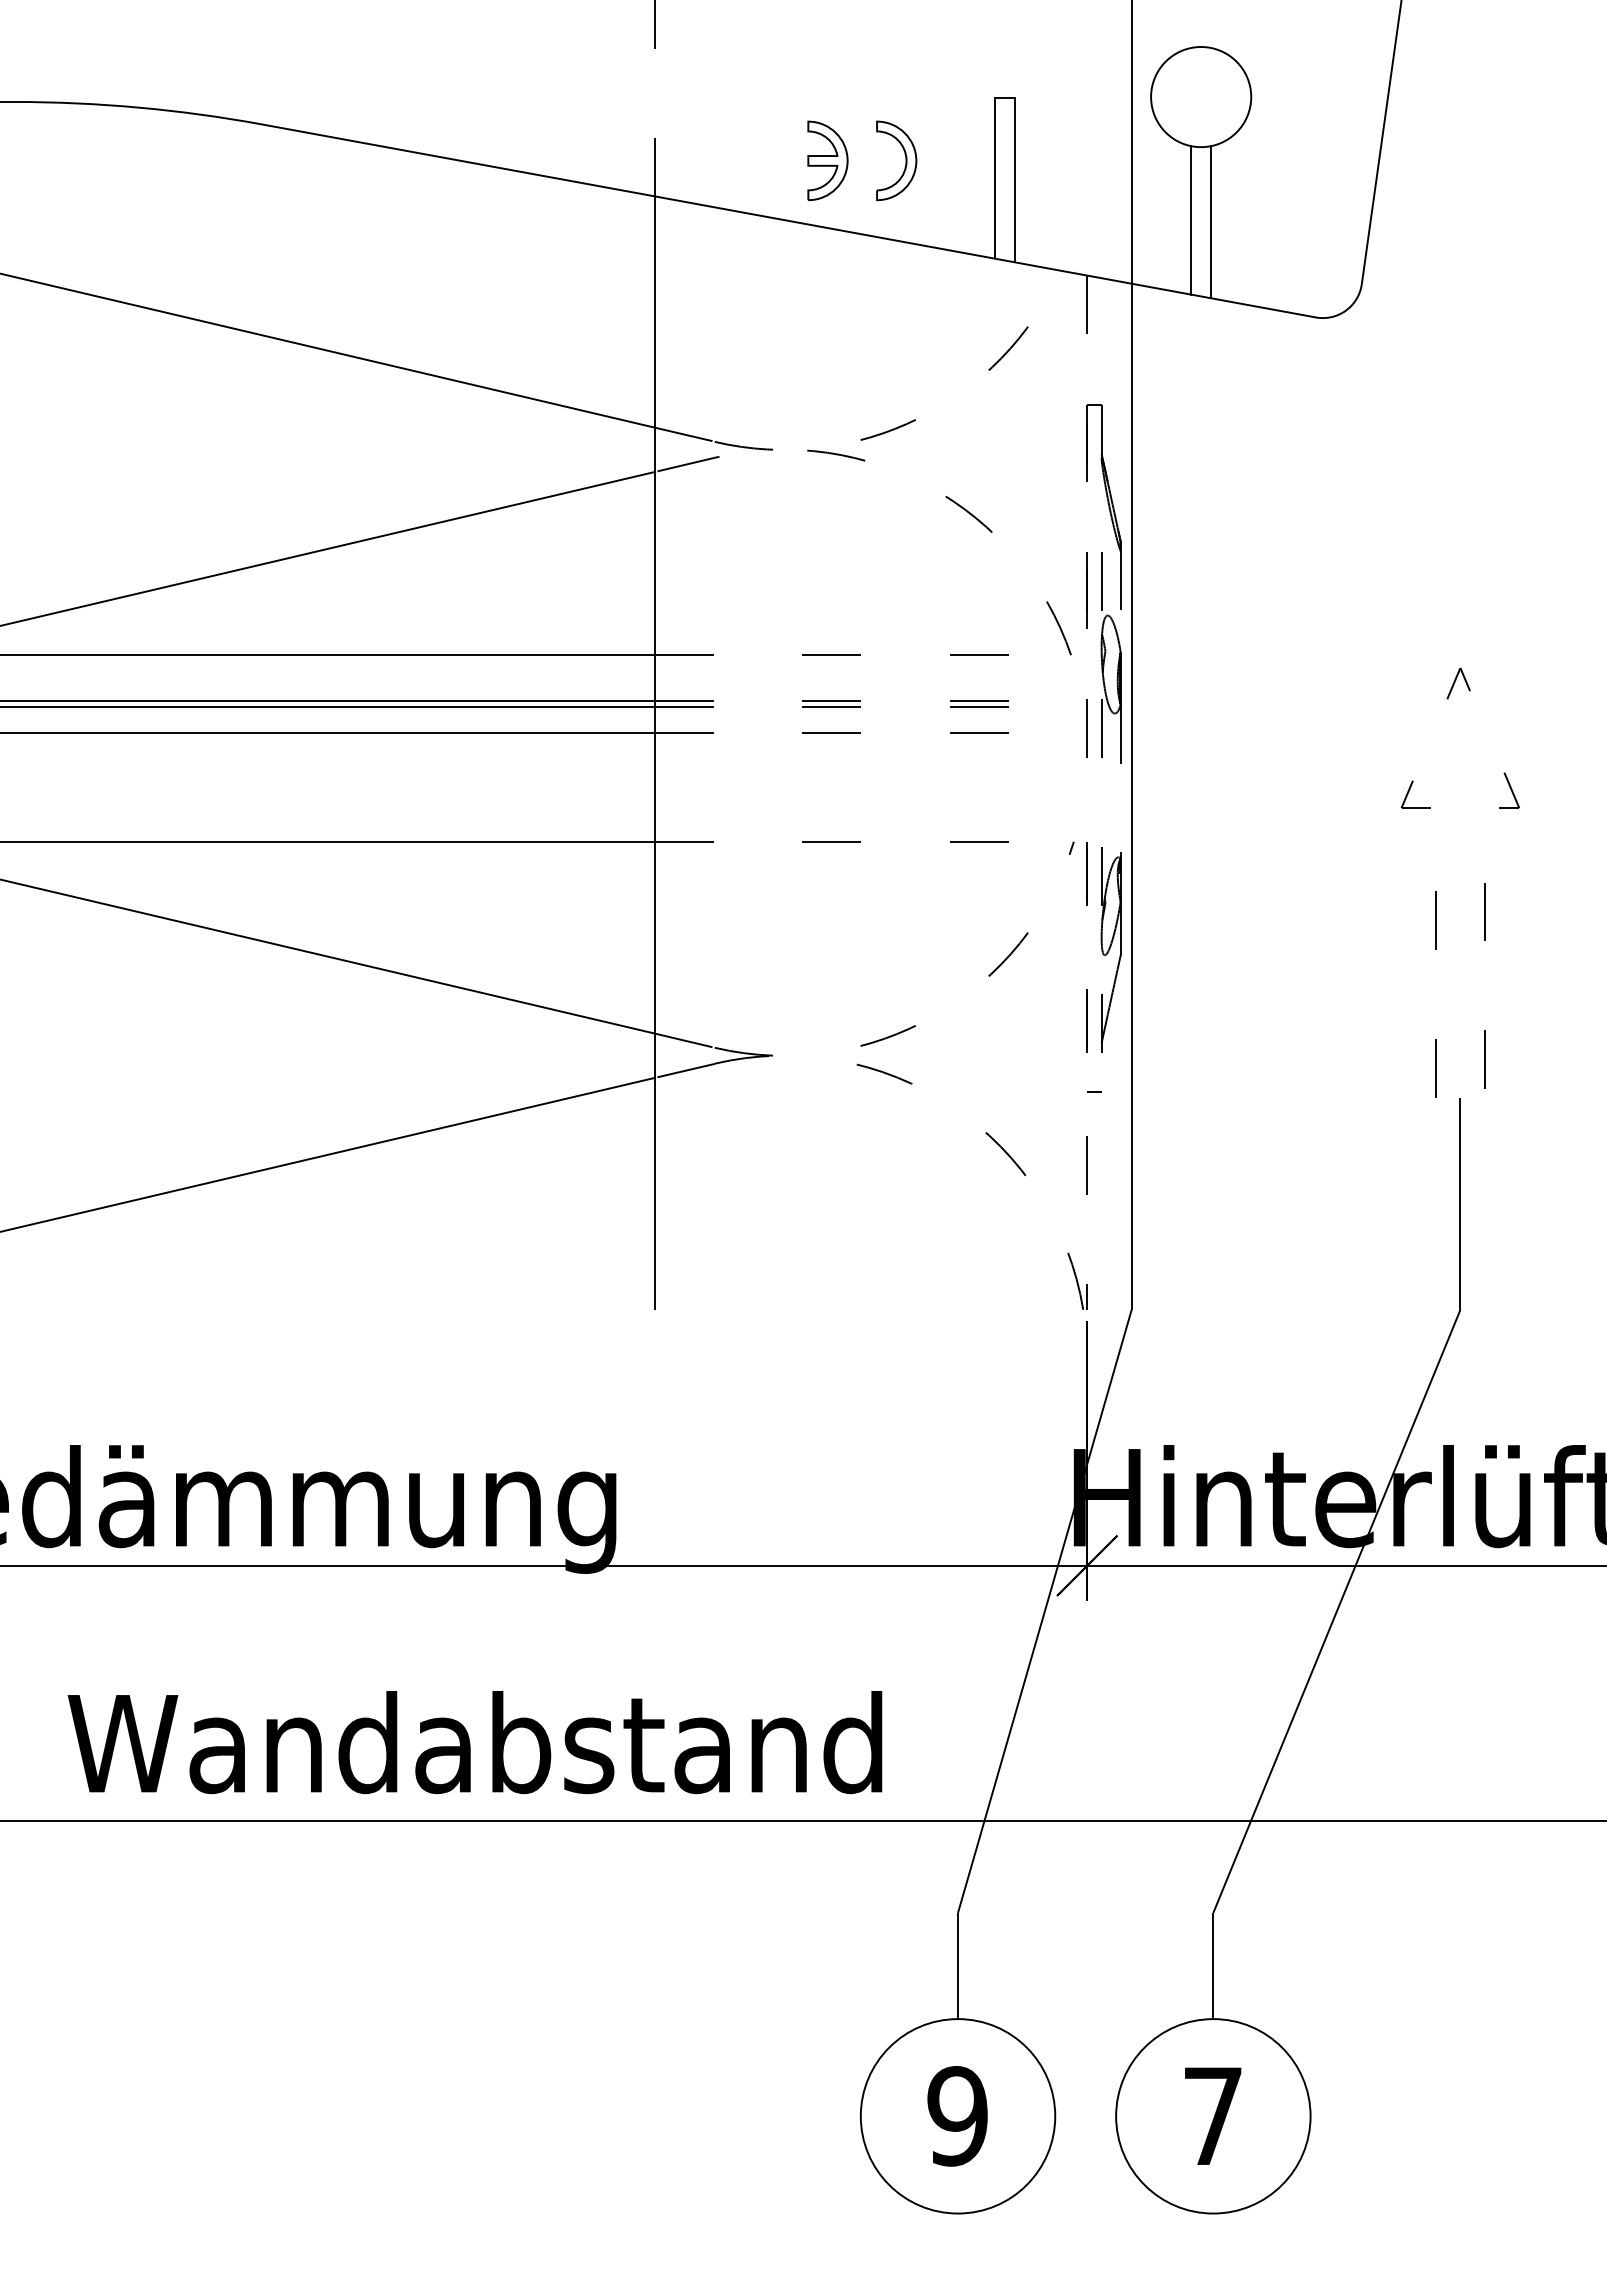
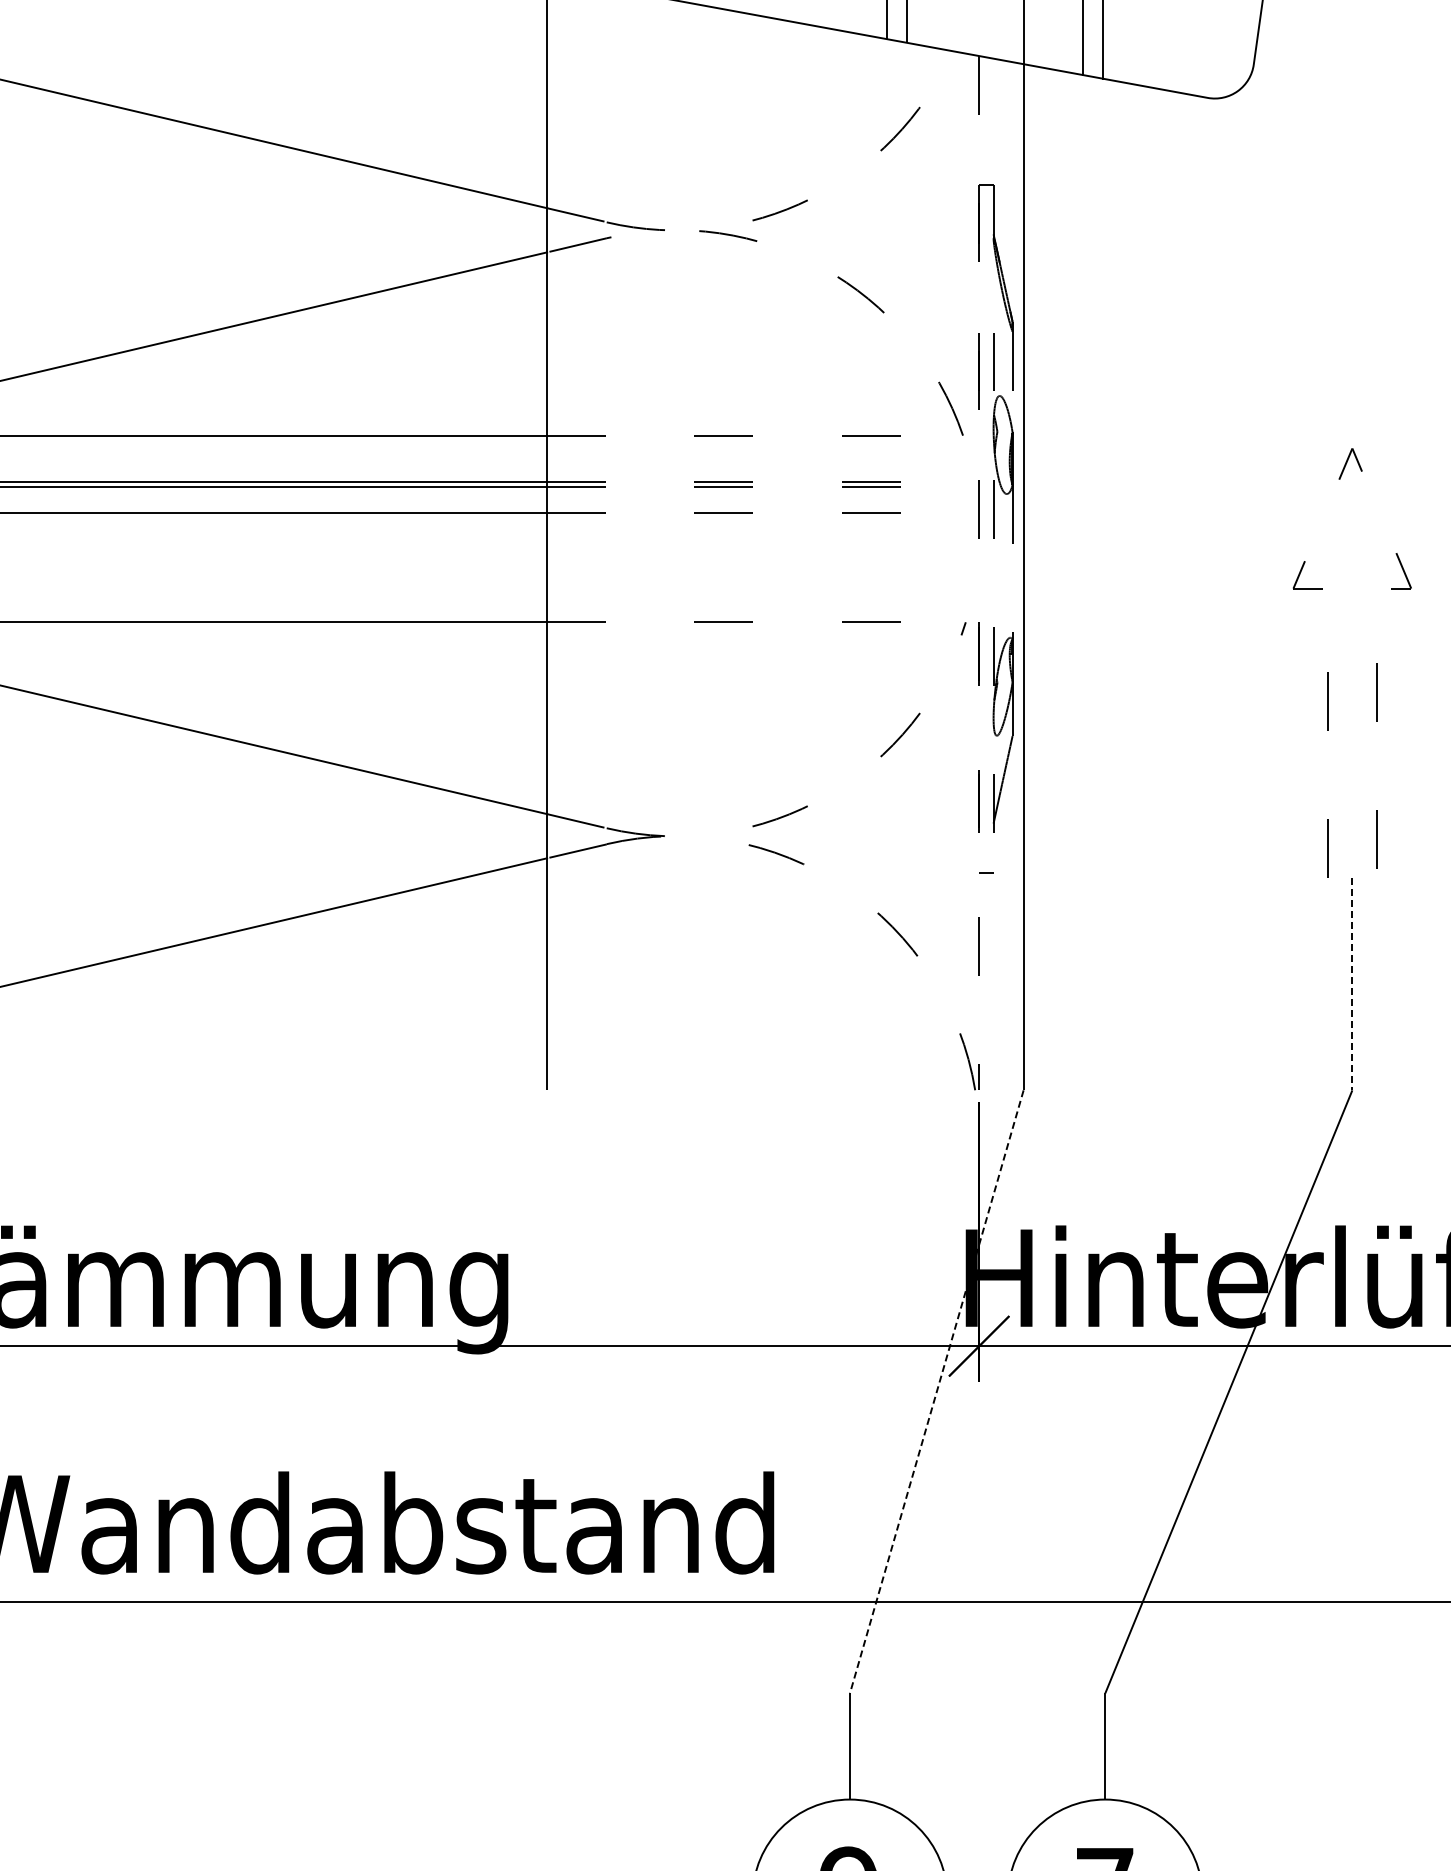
line: (1460, 1204) -> (1352, 984), solid -> dashed
line: (1044, 1611) -> (936, 1391), solid -> dashed

